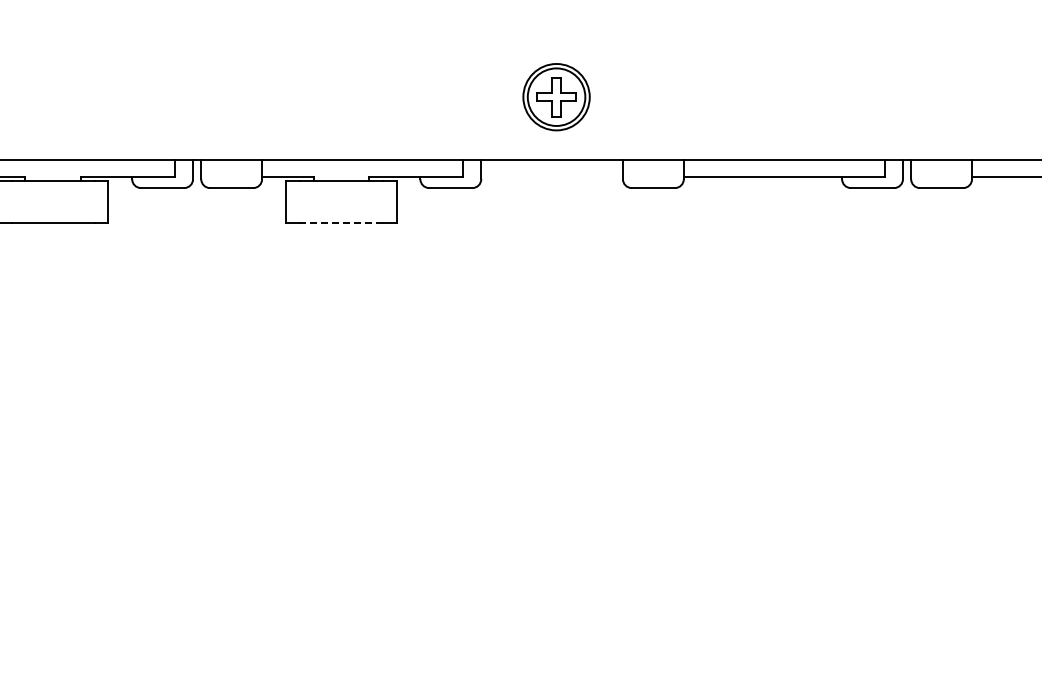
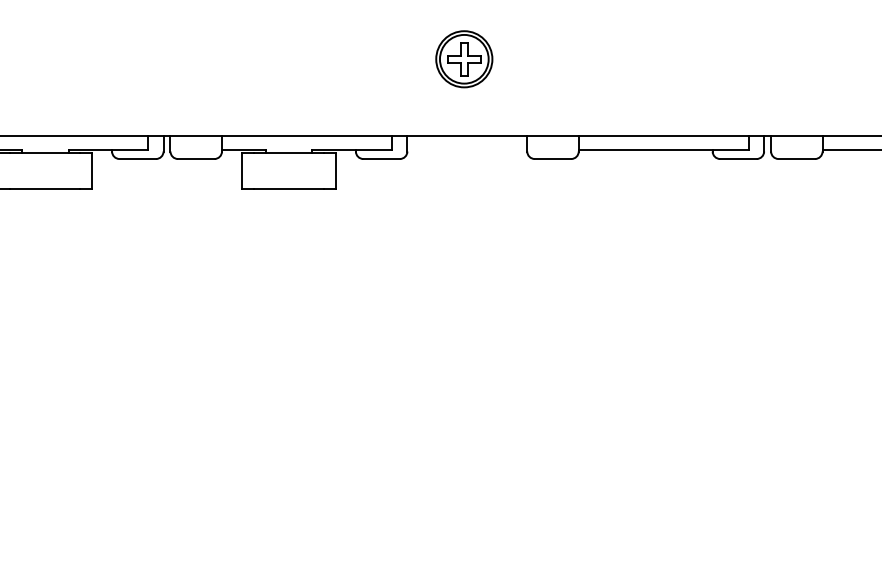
part: (556, 97) -> (464, 59), moved
line: (341, 223) -> (289, 188), dashed -> solid

